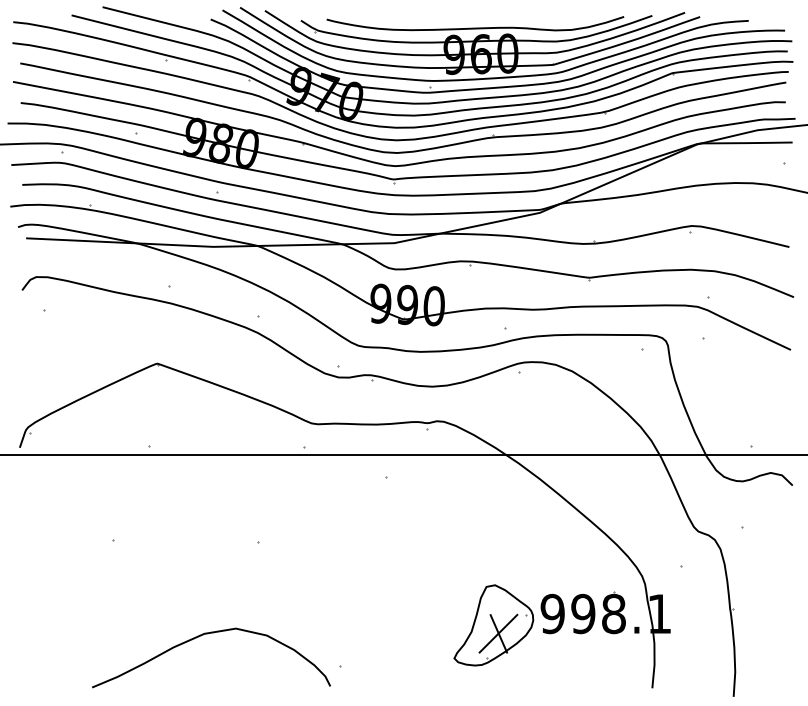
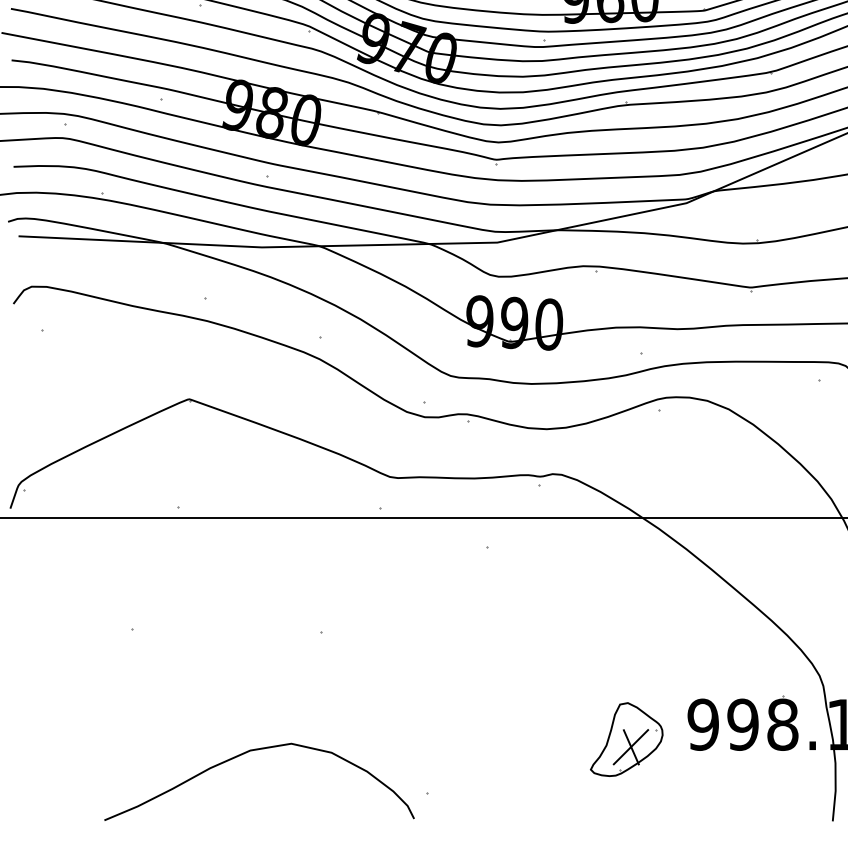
part: (493, 625) -> (626, 739), size x0.7

